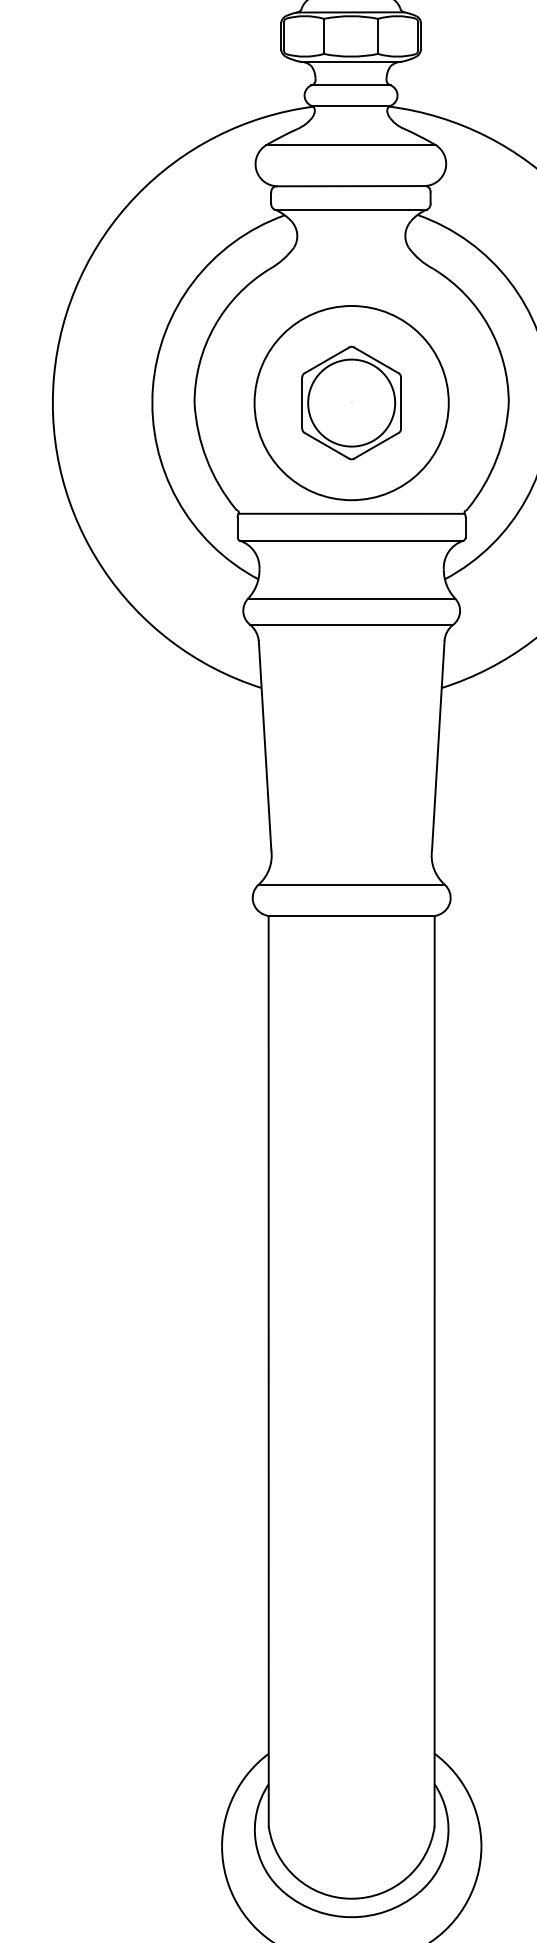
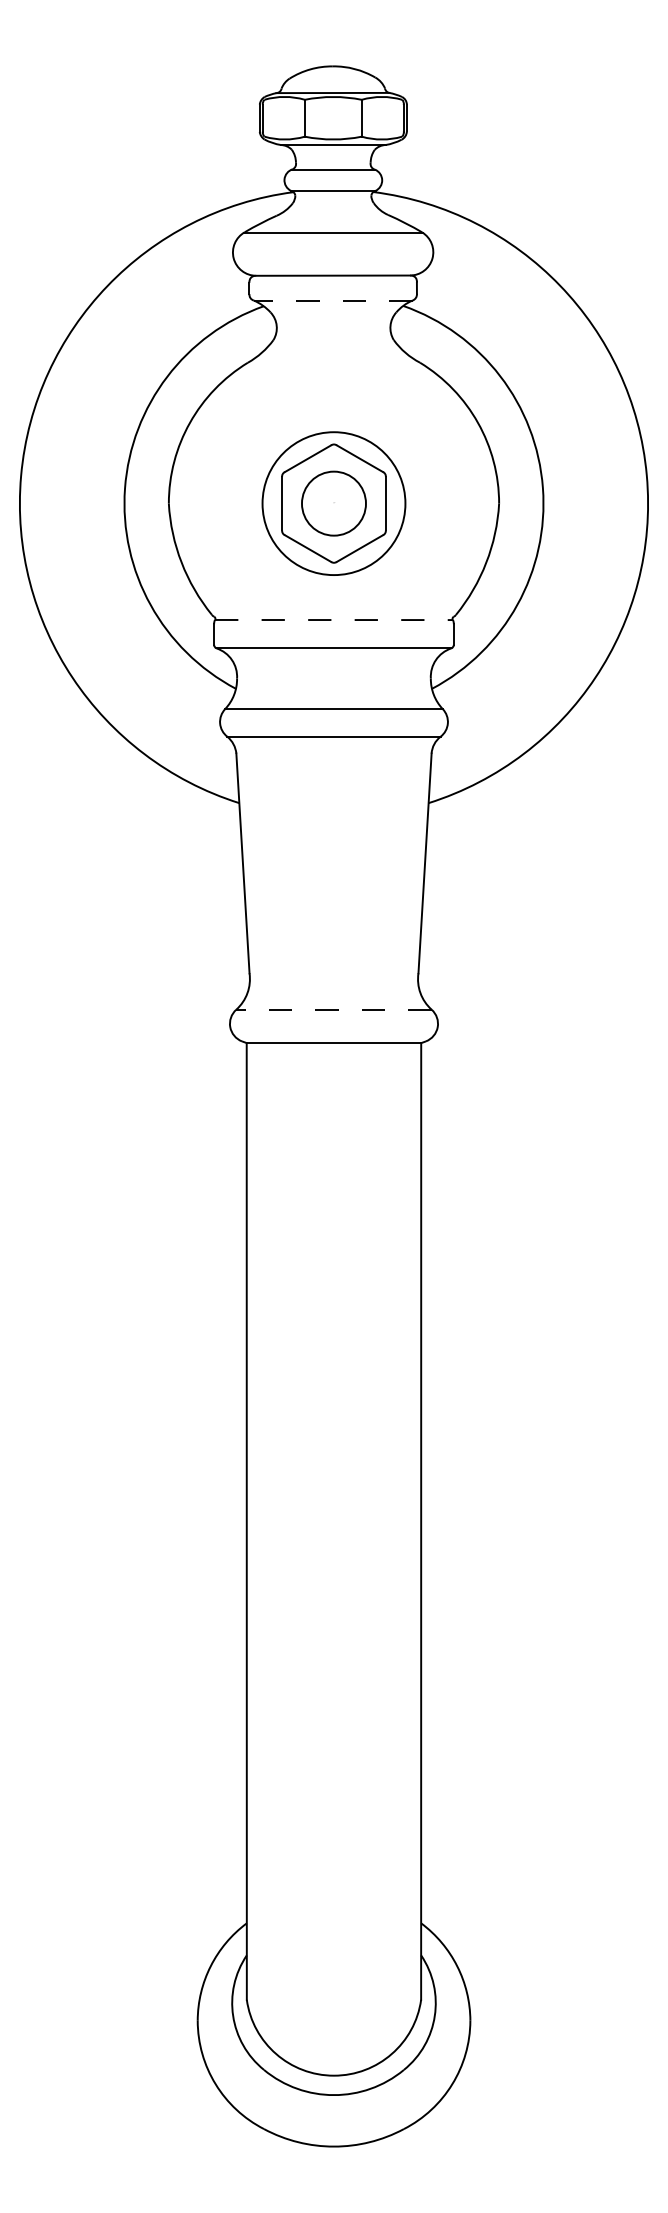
line: (350, 209) -> (332, 300), solid -> dashed
circle: (351, 402) -> (333, 503), size x0.7
circle: (351, 402) -> (333, 503), size x0.7
line: (351, 514) -> (333, 620), solid -> dashed
line: (351, 884) -> (333, 1009), solid -> dashed

